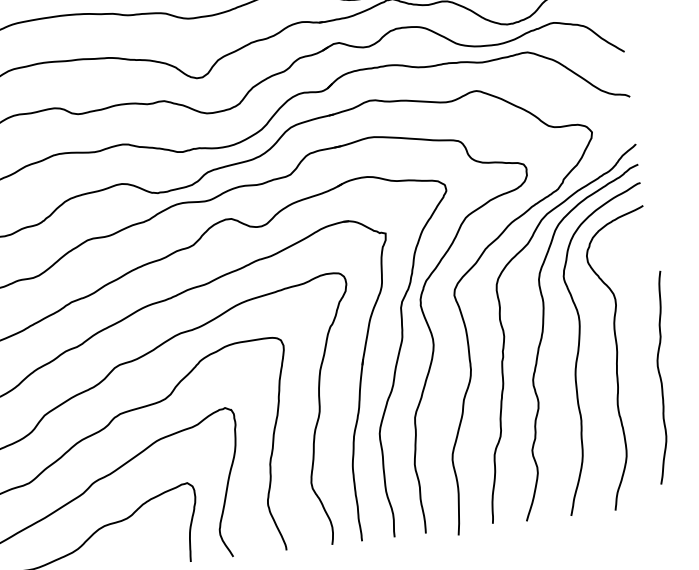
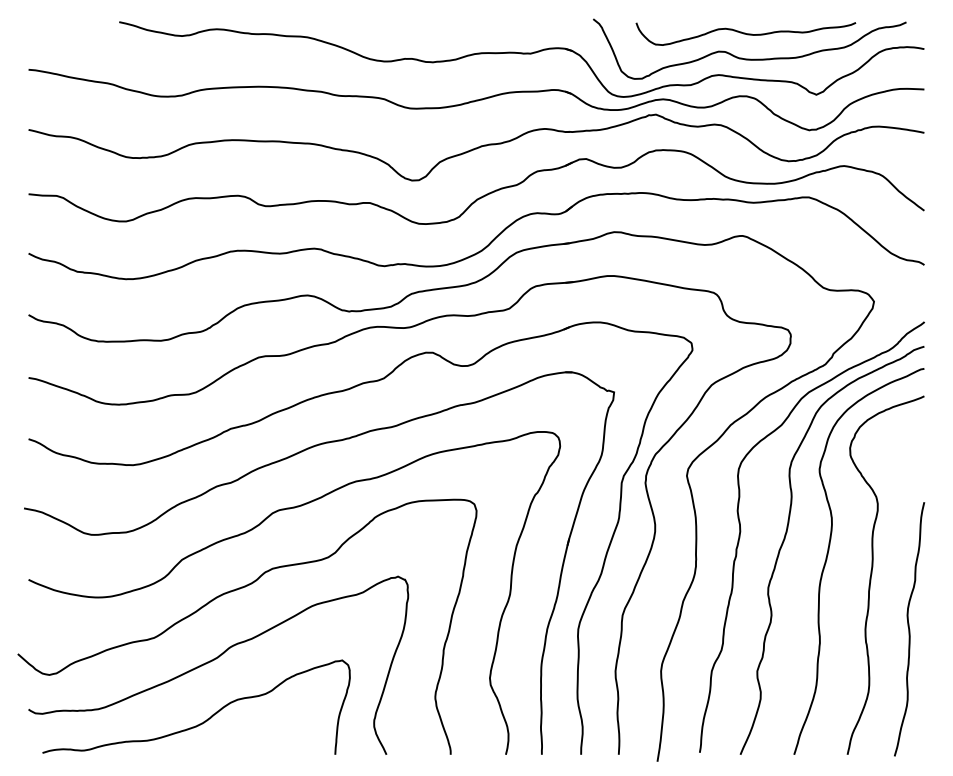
curve: (660, 377) -> (909, 629), moved

